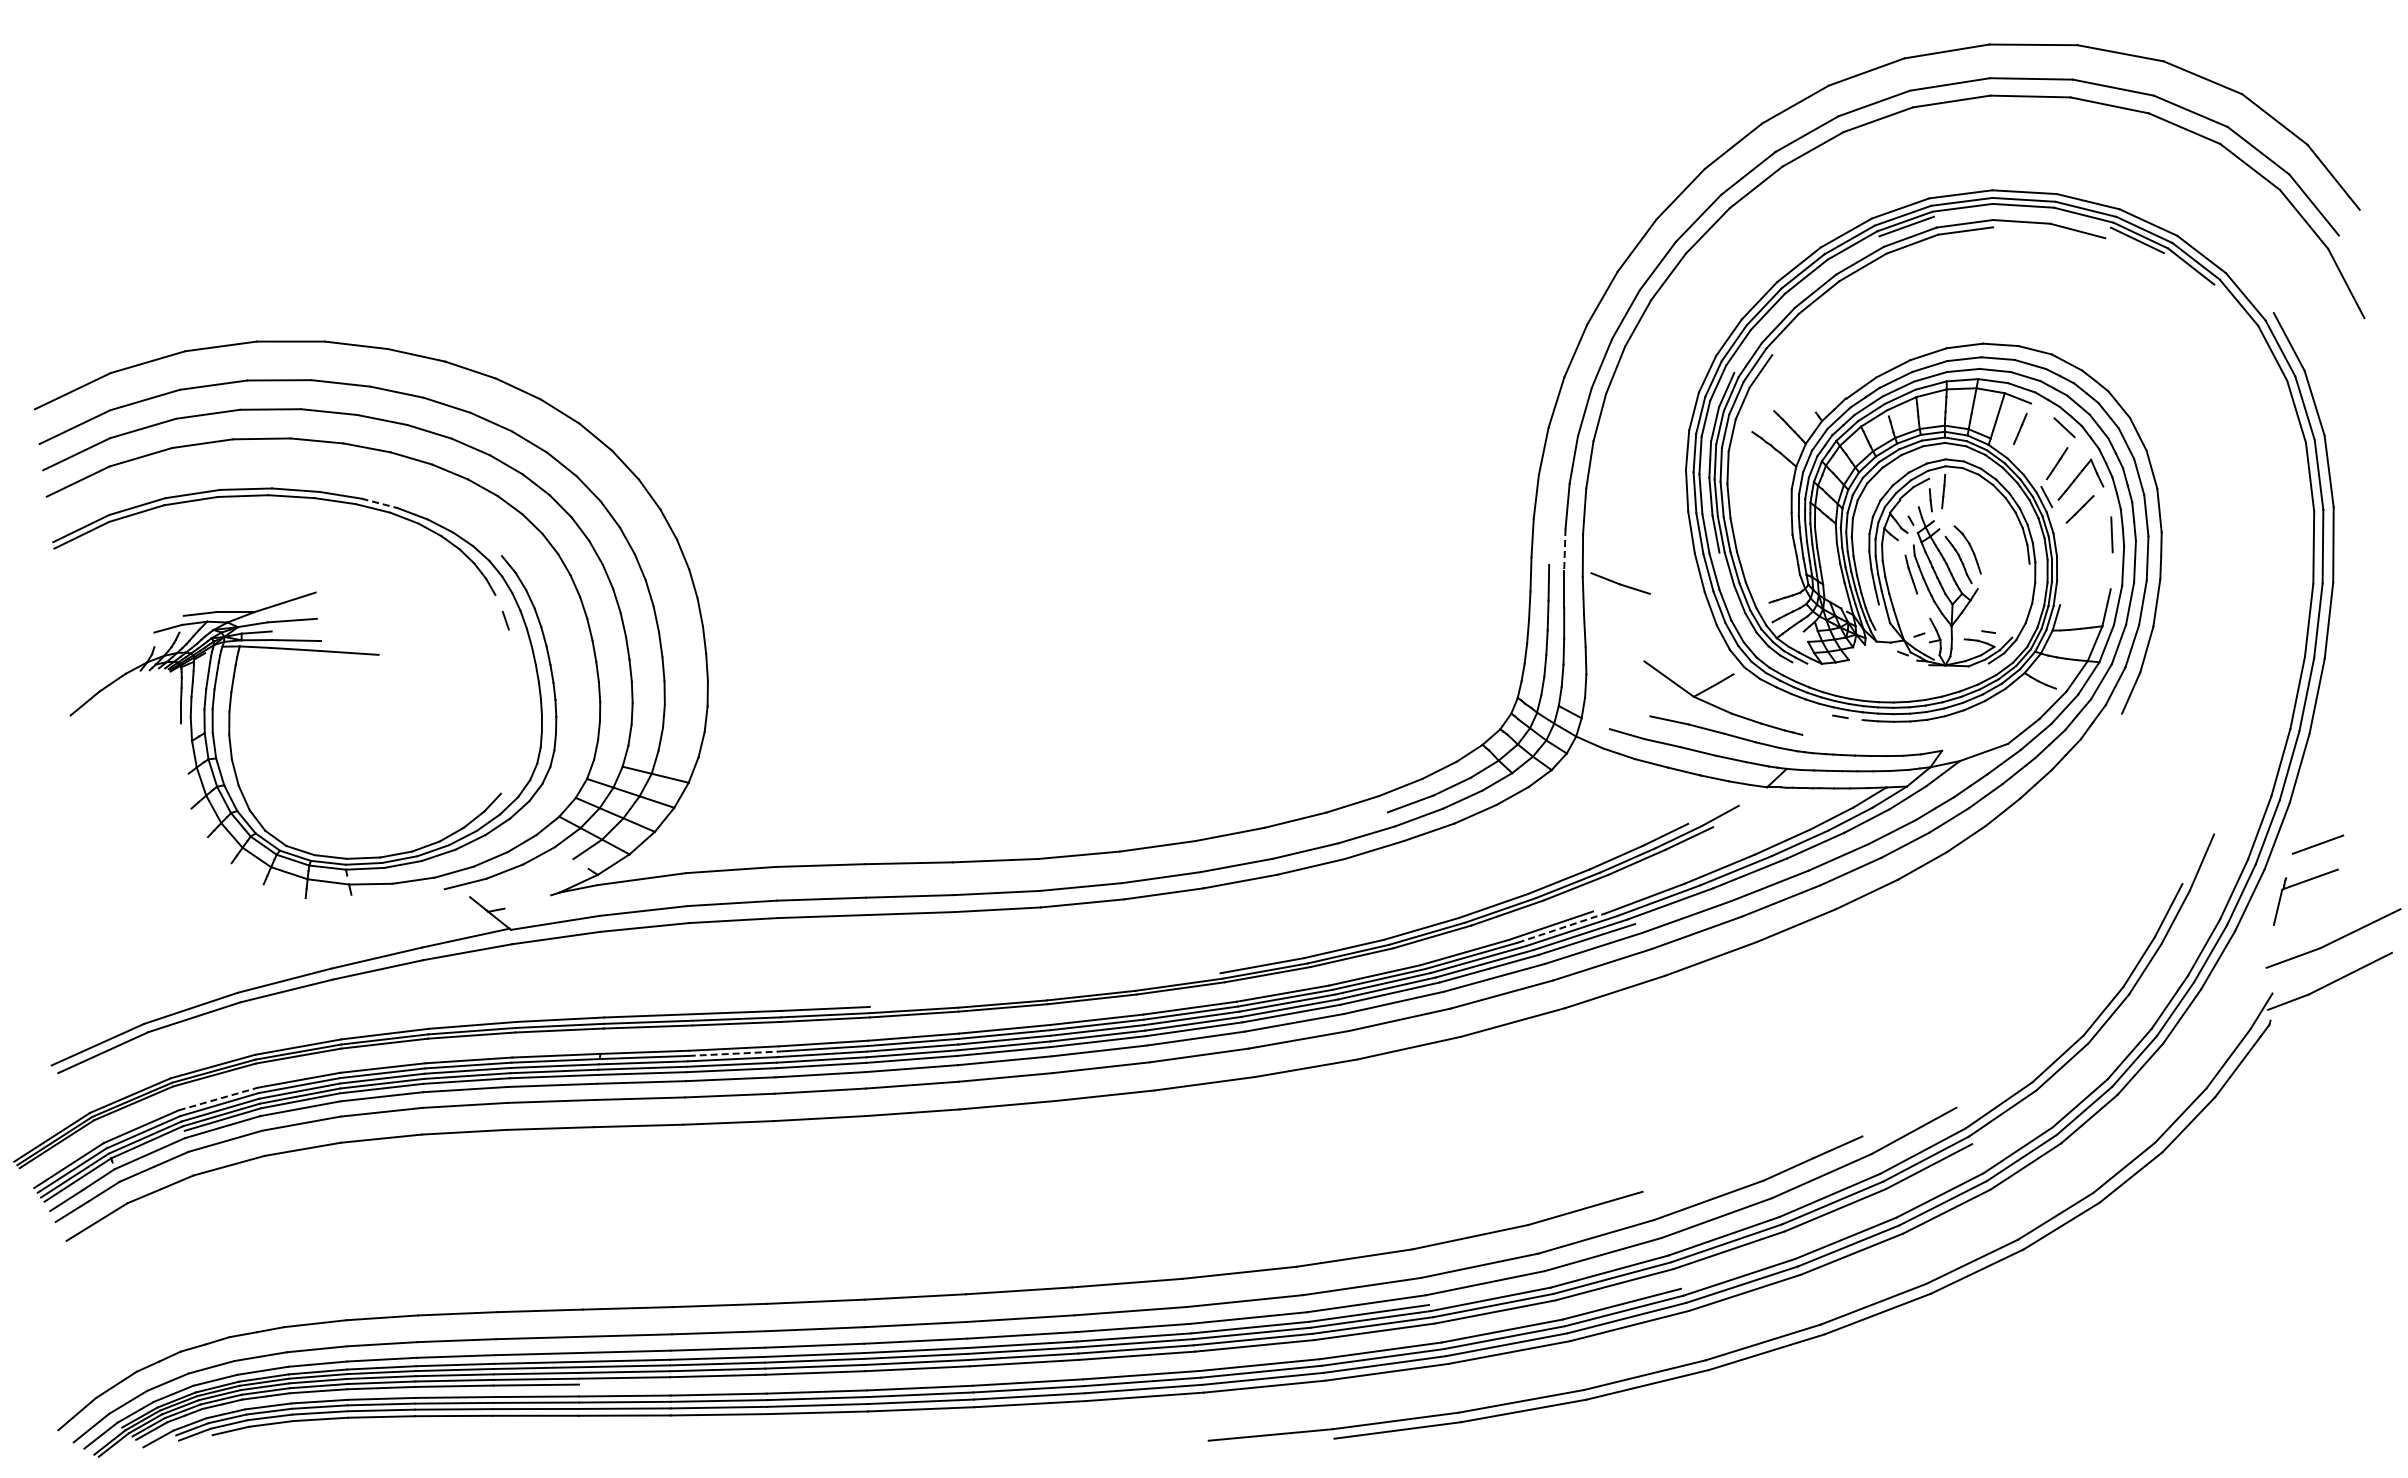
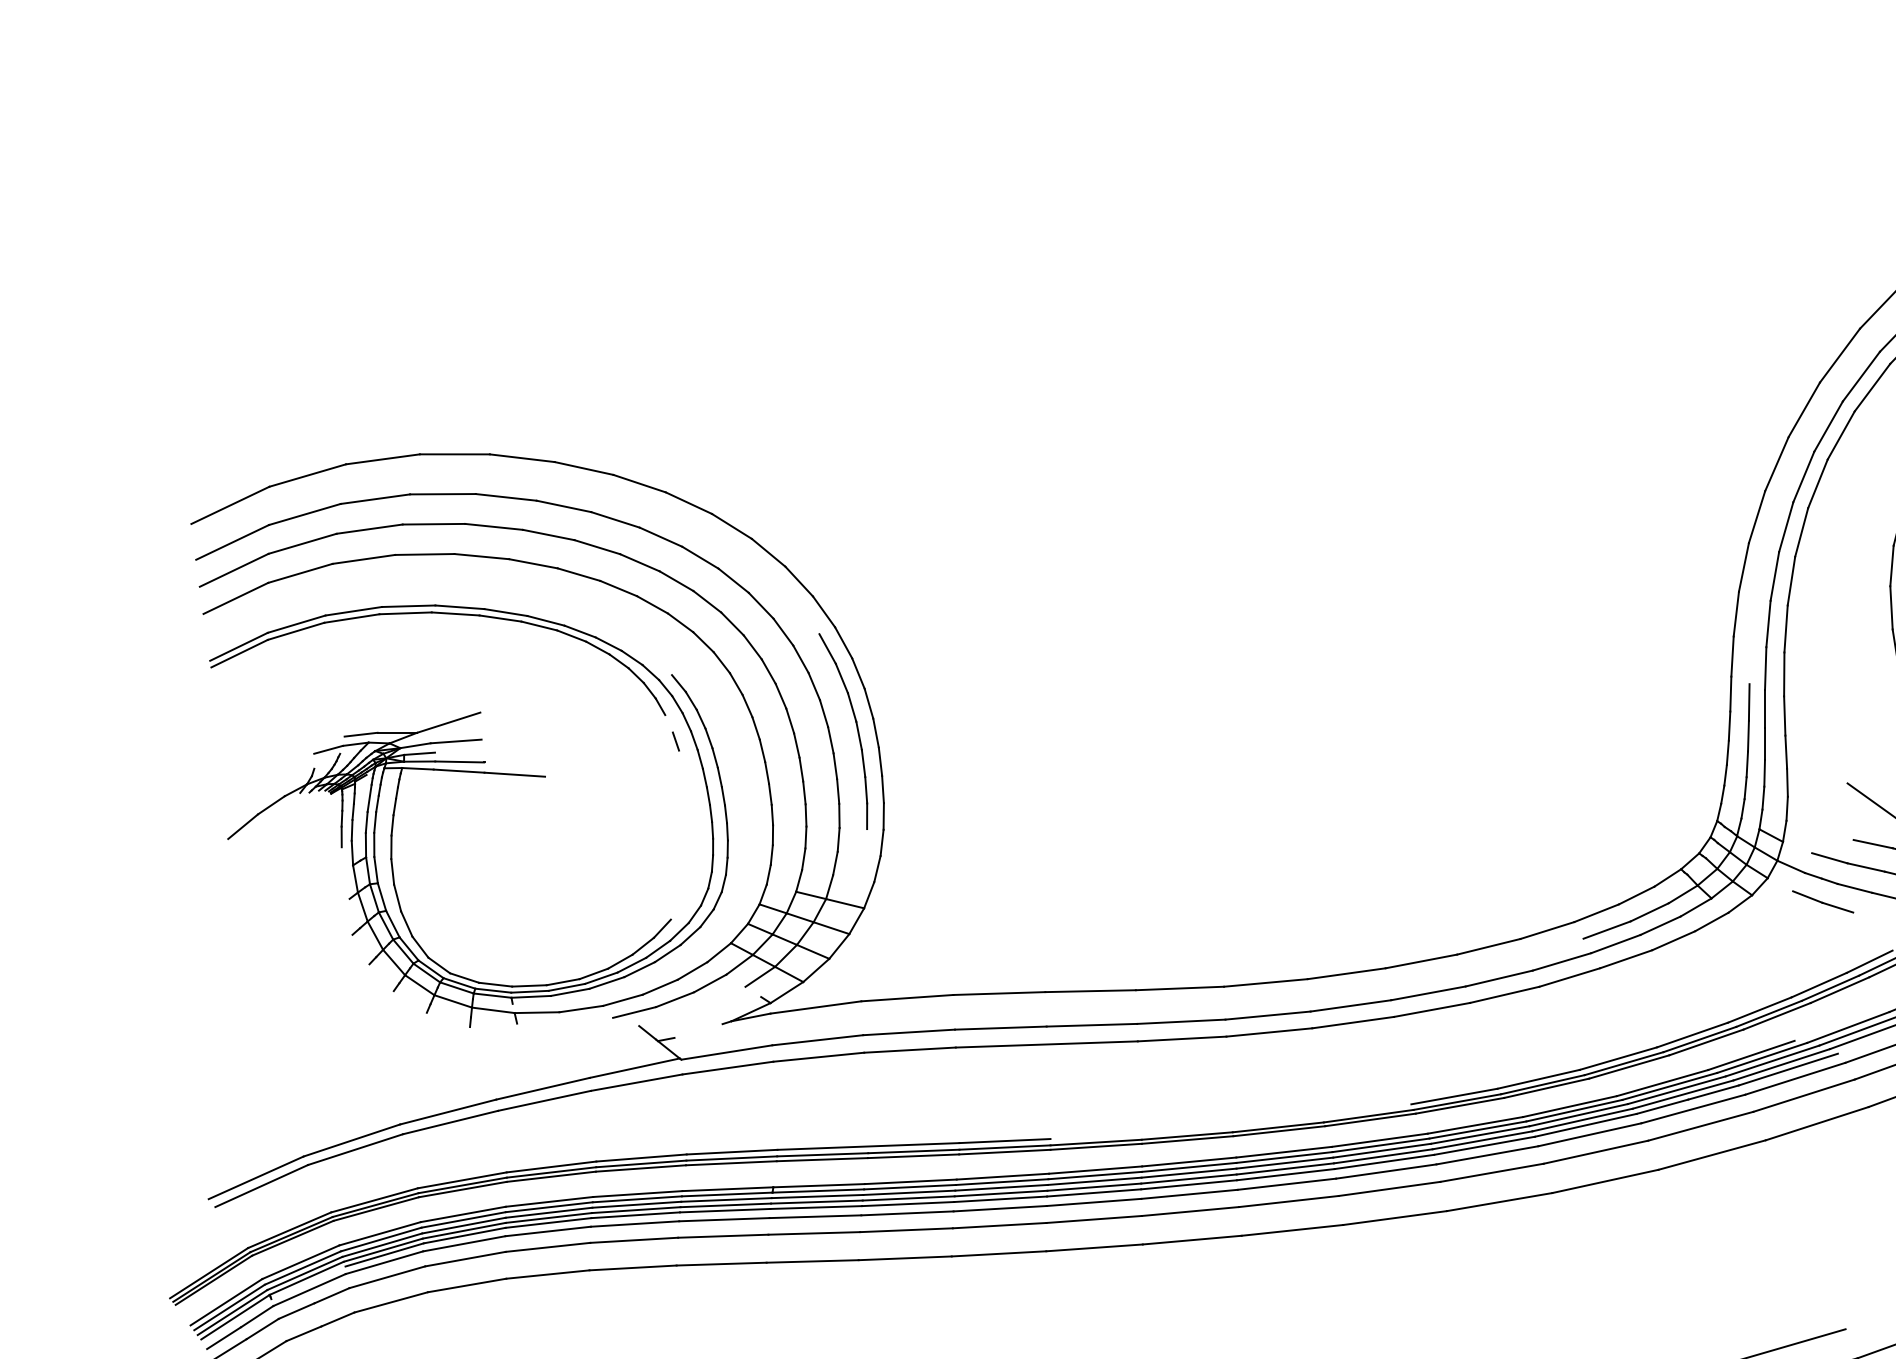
line: (379, 503) -> (545, 620), dashed -> solid
line: (1564, 549) -> (1765, 668), dashed -> solid
line: (1620, 583) -> (1822, 901), moved
part: (681, 609) -> (856, 730), added
line: (1561, 927) -> (1762, 1057), dashed -> solid
line: (733, 1053) -> (910, 1186), dashed -> solid
line: (218, 1098) -> (380, 1233), dashed -> solid

